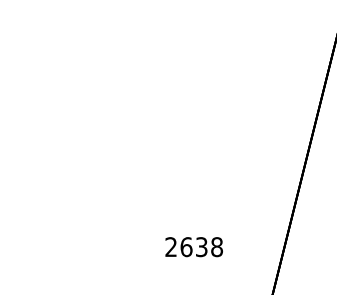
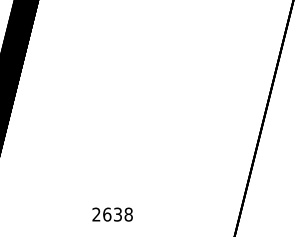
text: (193, 246) -> (112, 214), moved

